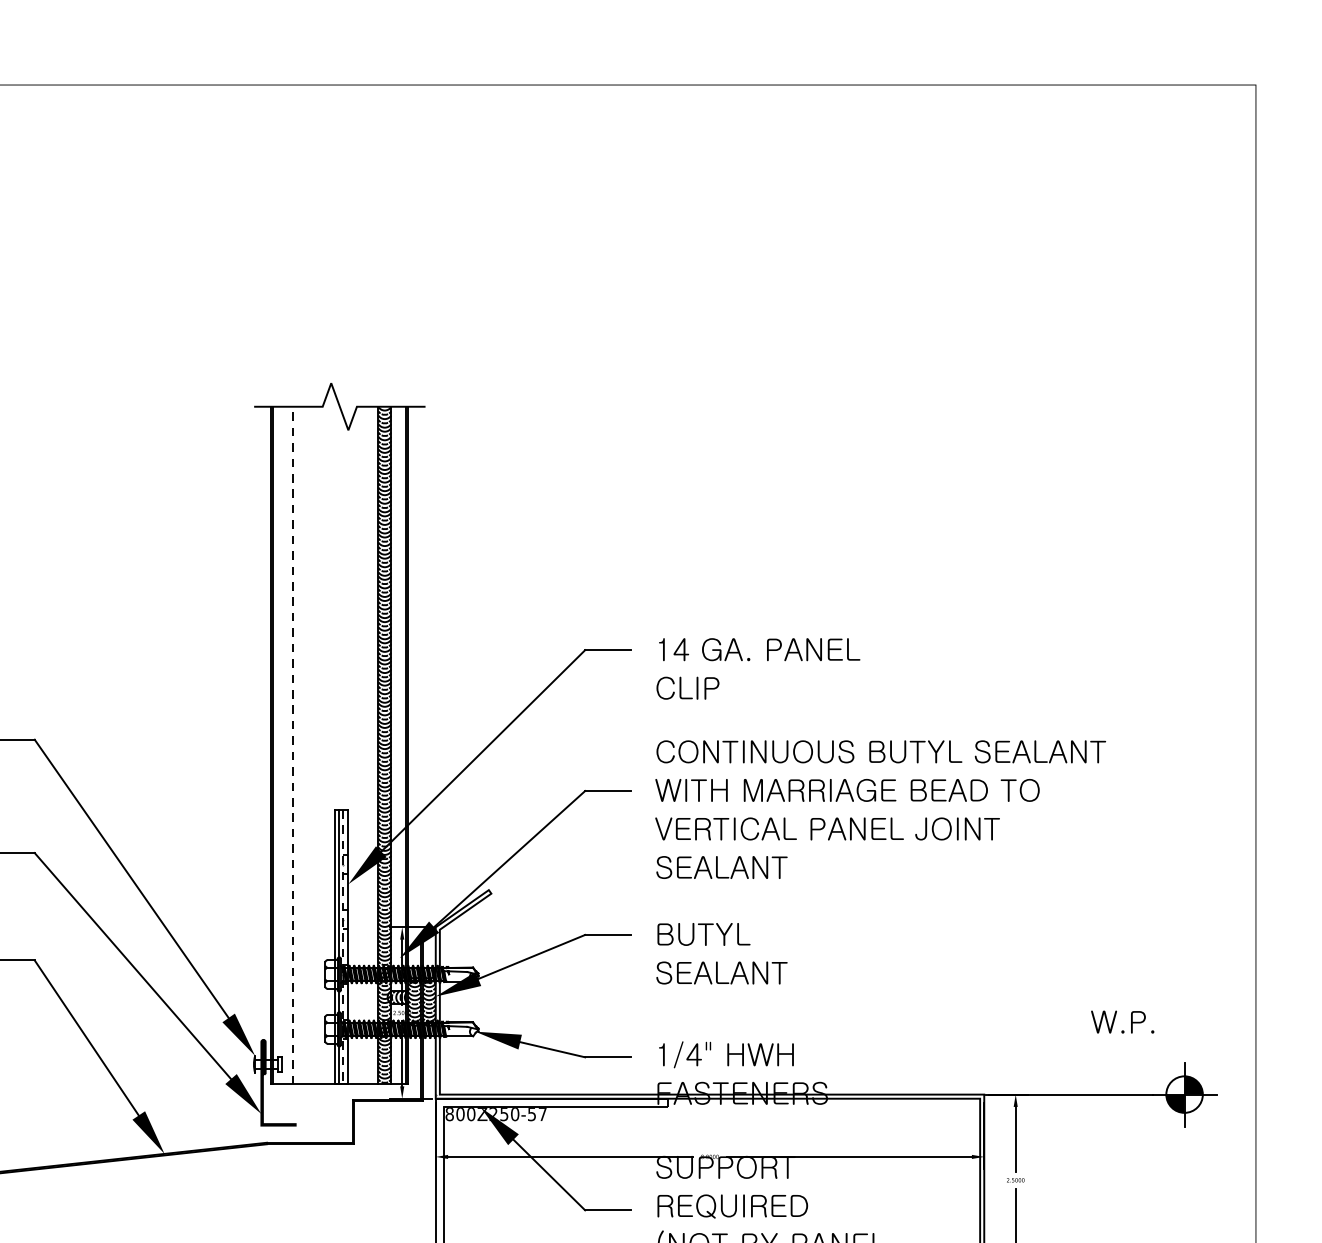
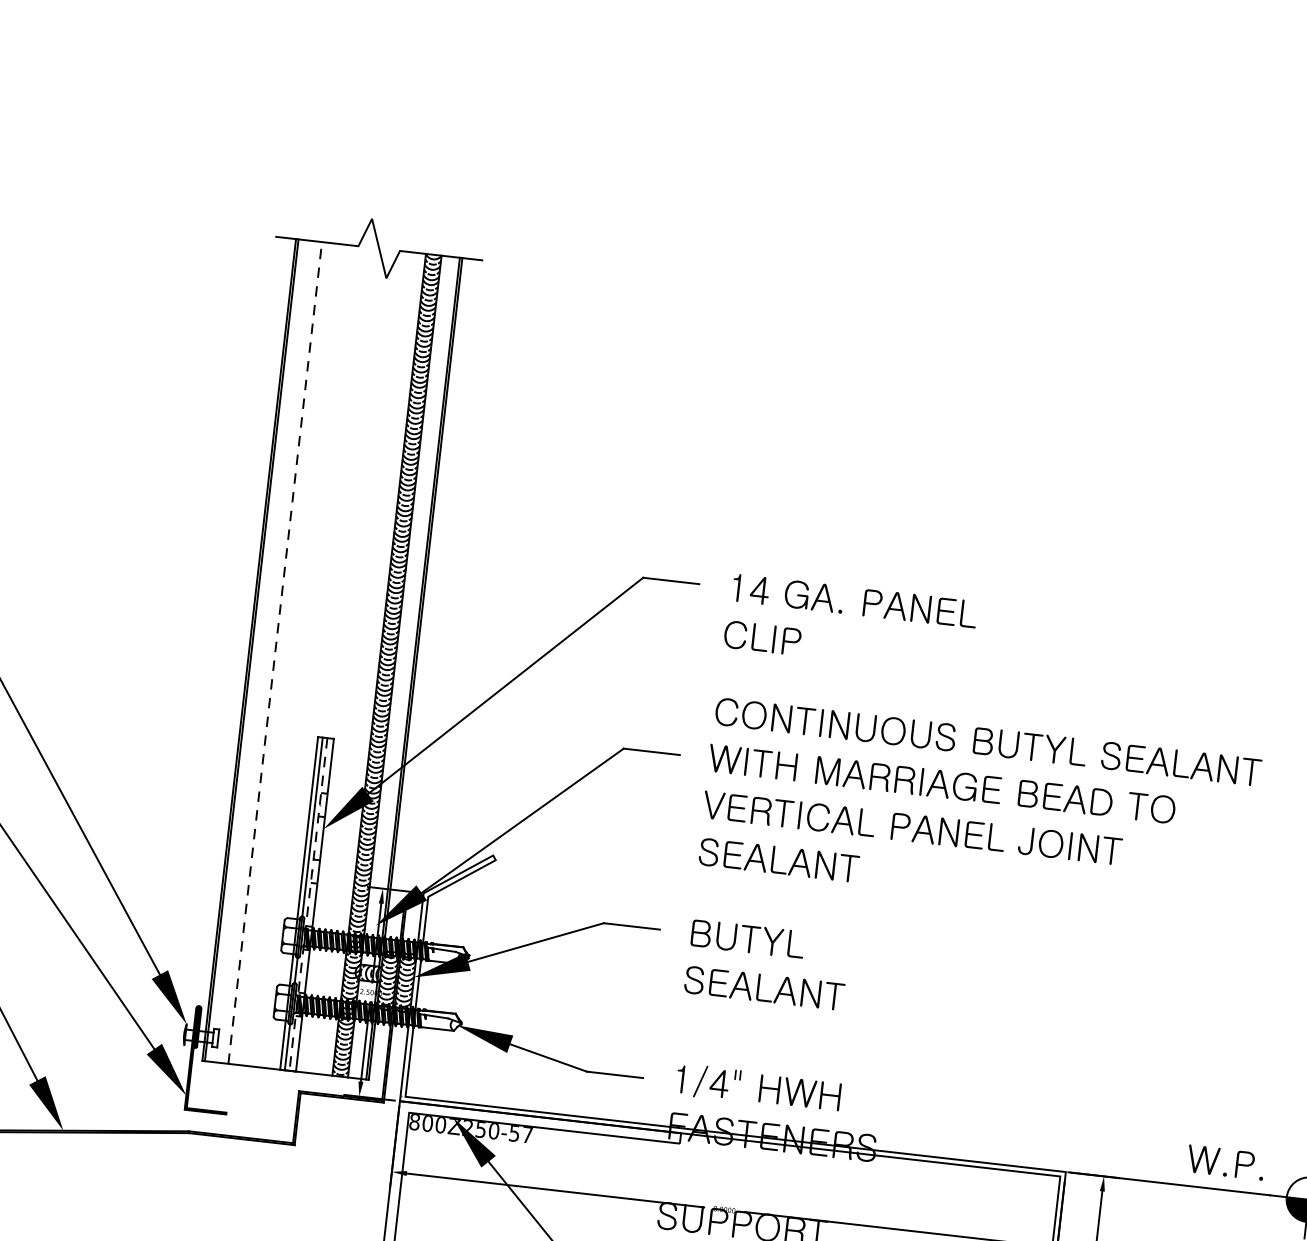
text: (1122, 1021) -> (1225, 1161), moved

